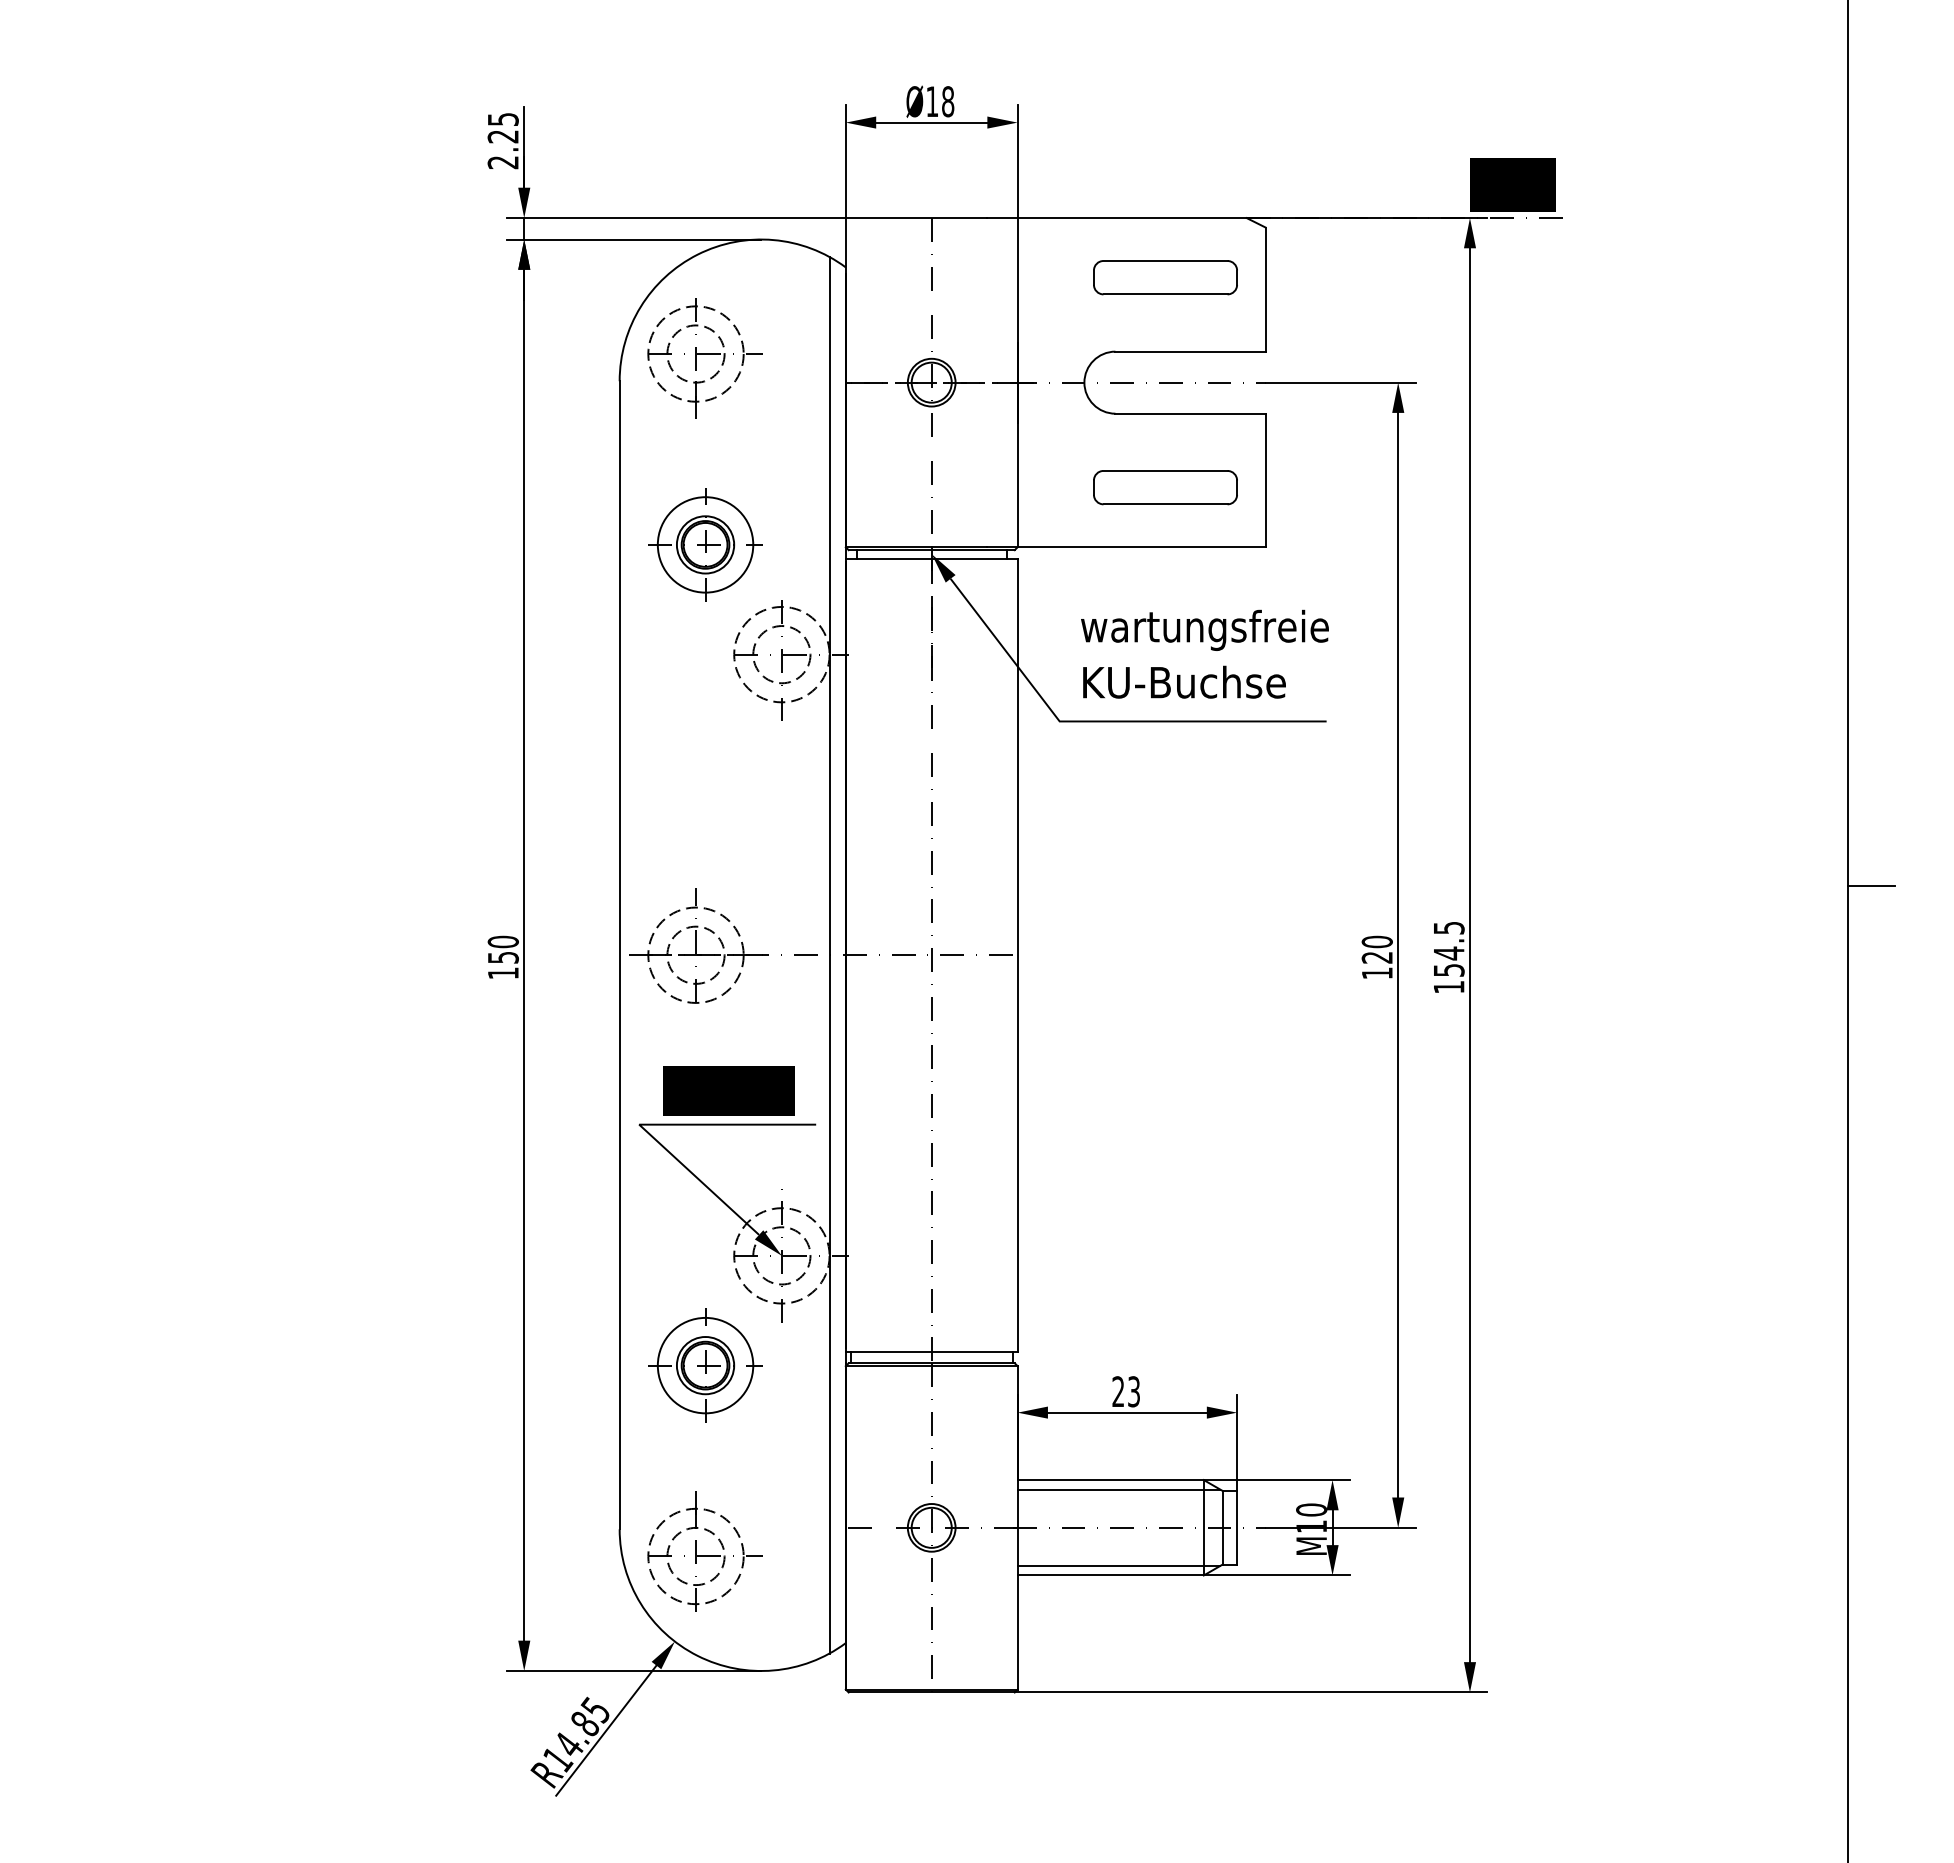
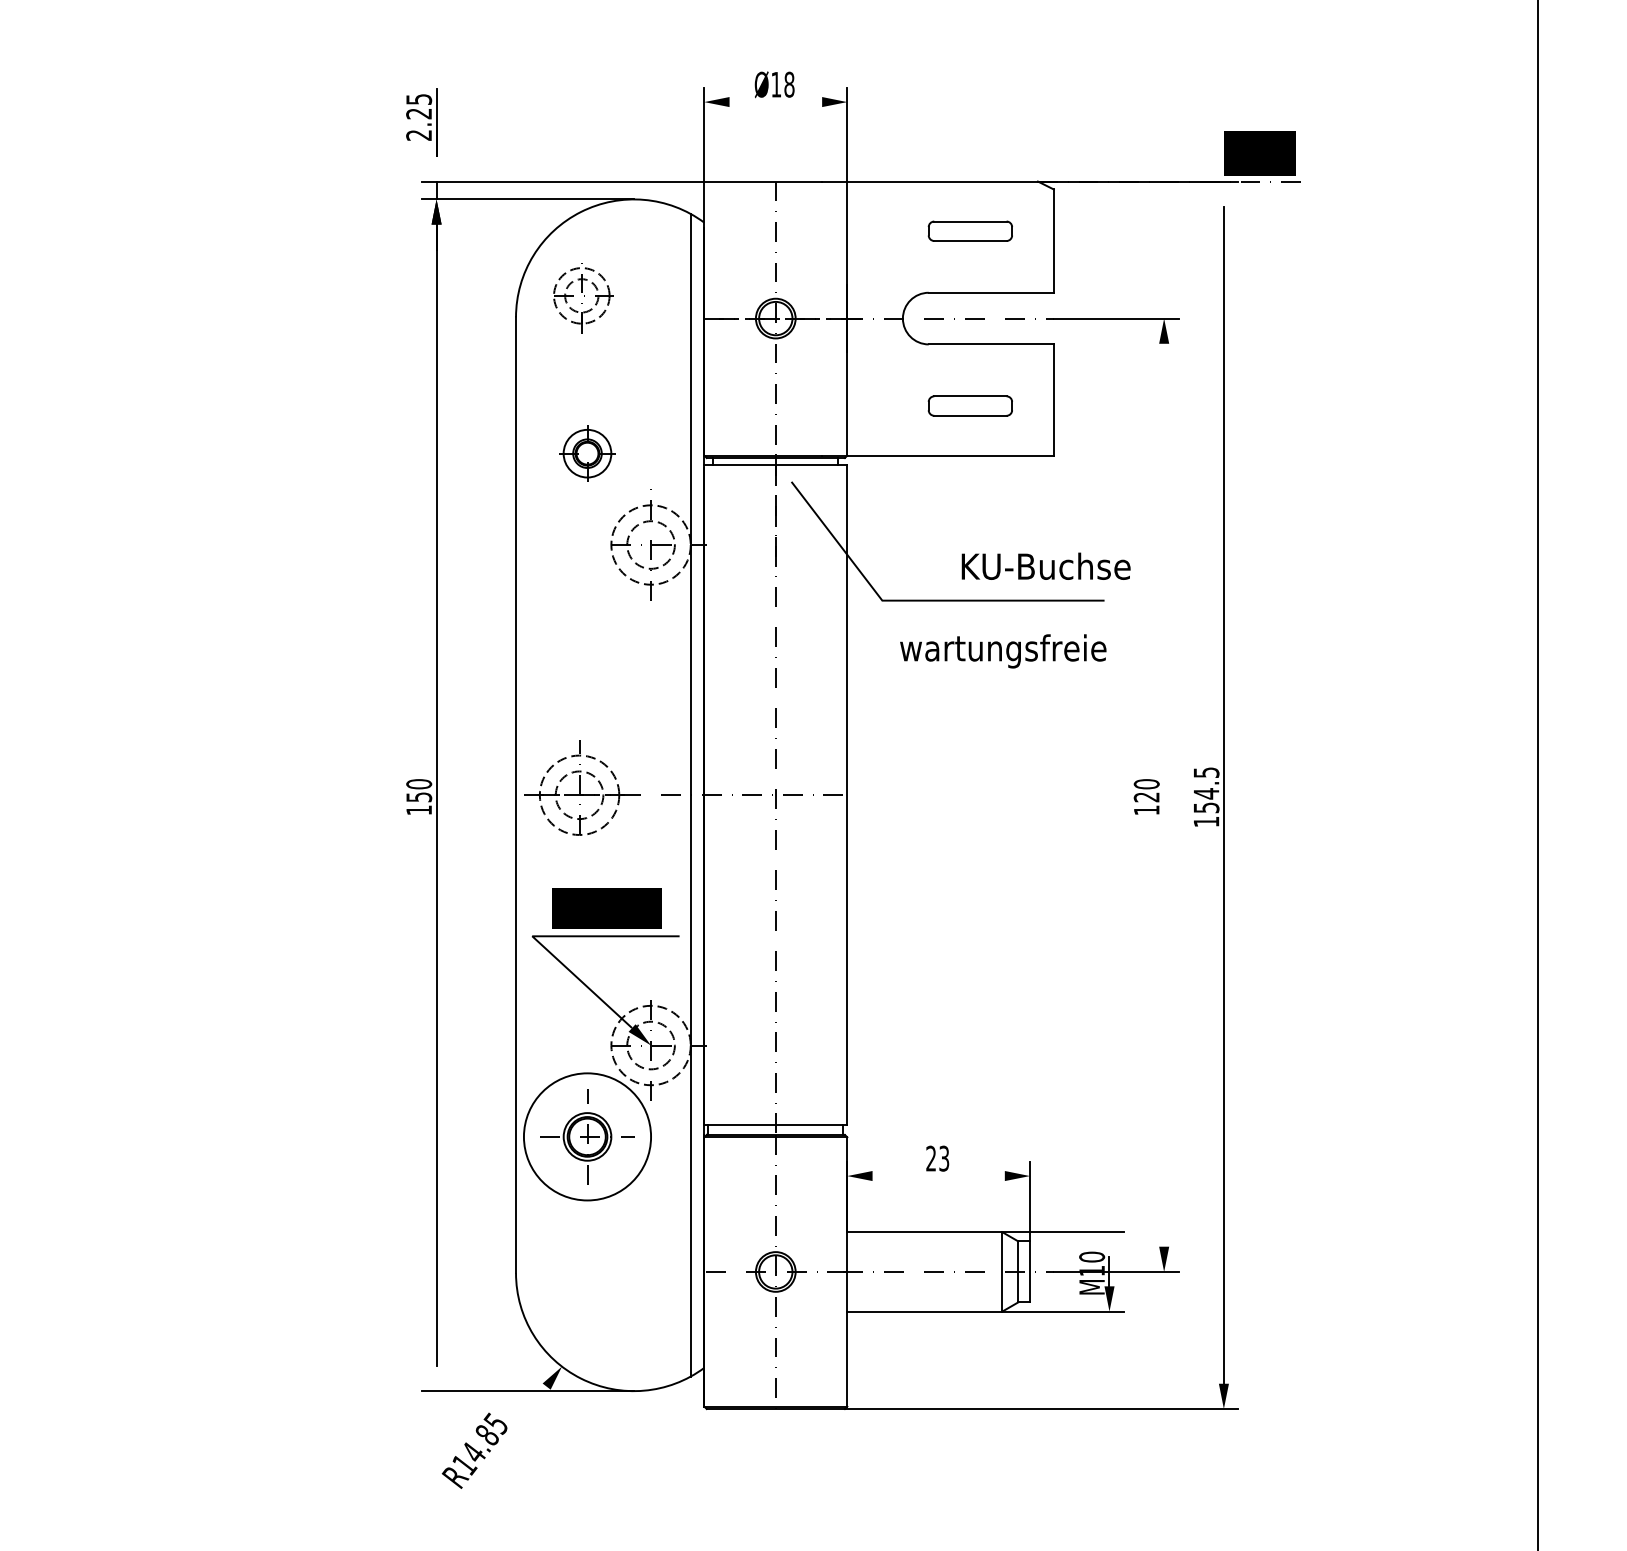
line: (931, 122) -> (775, 102), removed
fill: (524, 202) -> (436, 168), removed
fill: (1469, 233) -> (1223, 194), removed
part: (1165, 277) -> (970, 231), size x0.7
part: (704, 358) -> (586, 298), size x0.7
part: (1165, 487) -> (970, 405), size x0.7
part: (705, 544) -> (587, 453), size x0.6
fill: (943, 568) -> (785, 473), removed
text: (1204, 629) -> (1002, 650), moved
text: (1184, 681) -> (1046, 565), moved
line: (1871, 885) -> (1558, 737), removed
line: (1398, 954) -> (1164, 794), removed
circle: (705, 1365) -> (587, 1136), size x1.6
line: (1126, 1412) -> (937, 1175), removed
line: (1118, 1489) -> (931, 1240), removed
fill: (1332, 1495) -> (1109, 1245), removed
part: (704, 1551) -> (586, 1291), removed
line: (1118, 1565) -> (931, 1303), removed
fill: (524, 1655) -> (436, 1378), removed
line: (606, 1730) -> (505, 1440), removed

